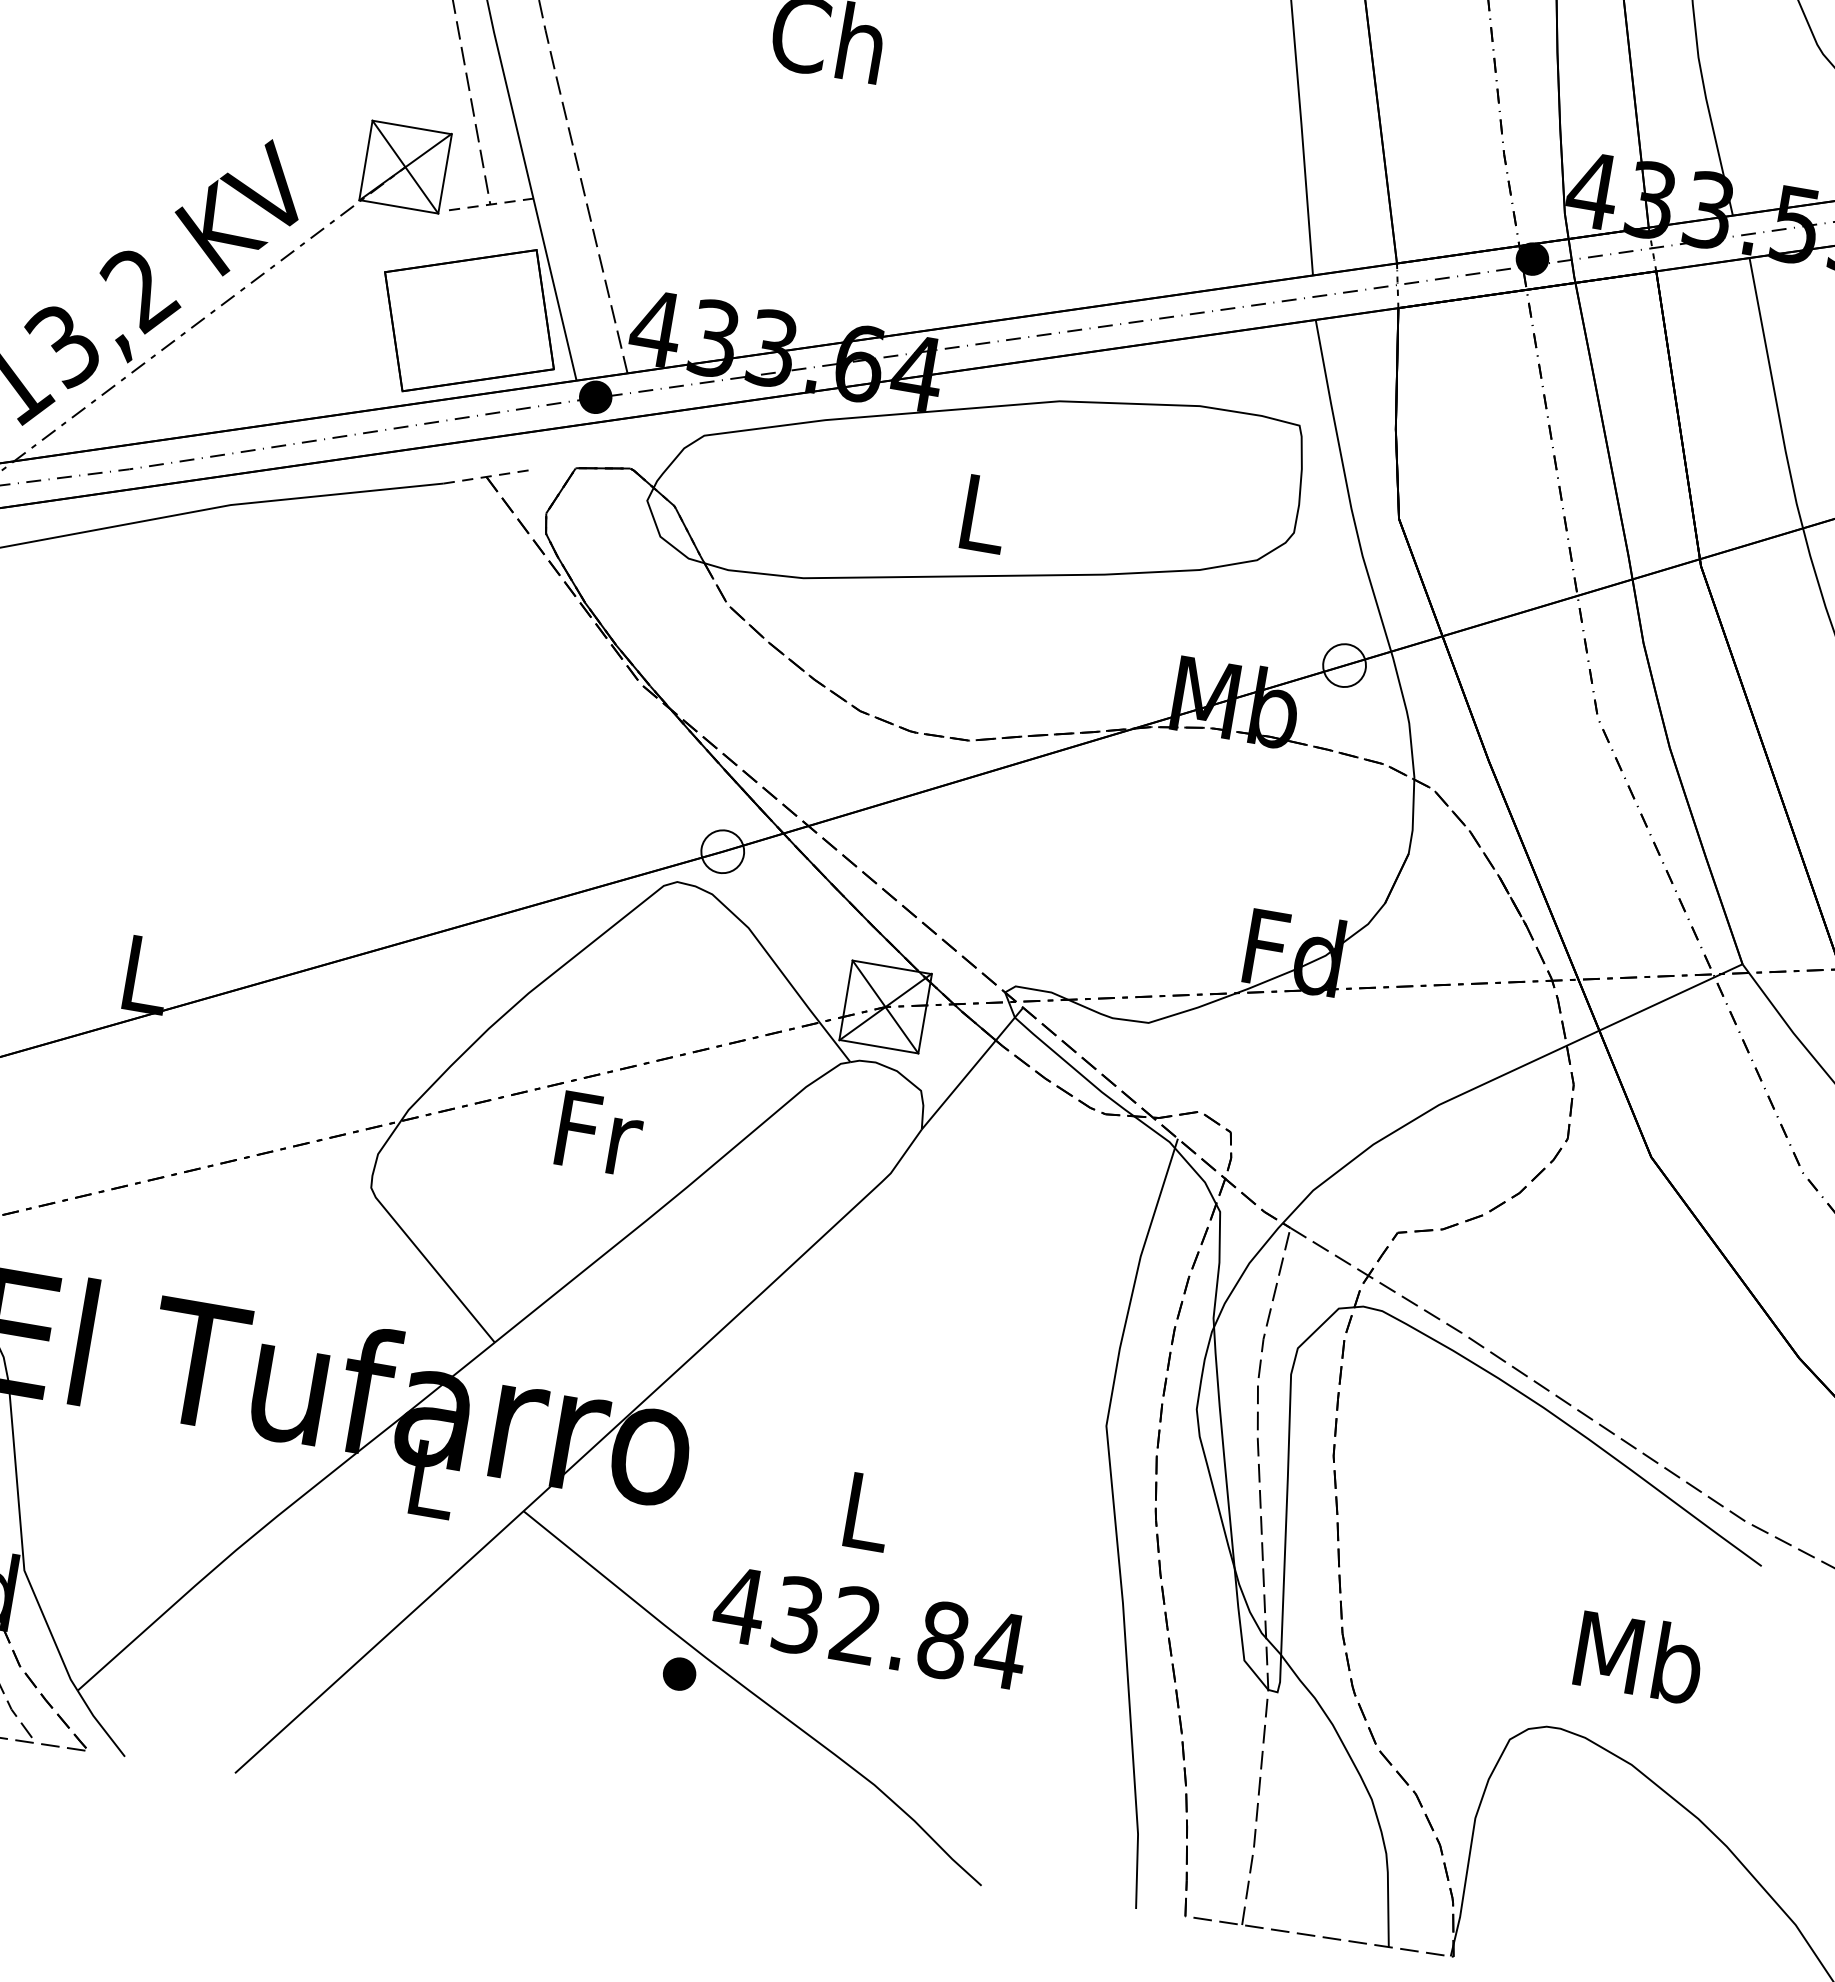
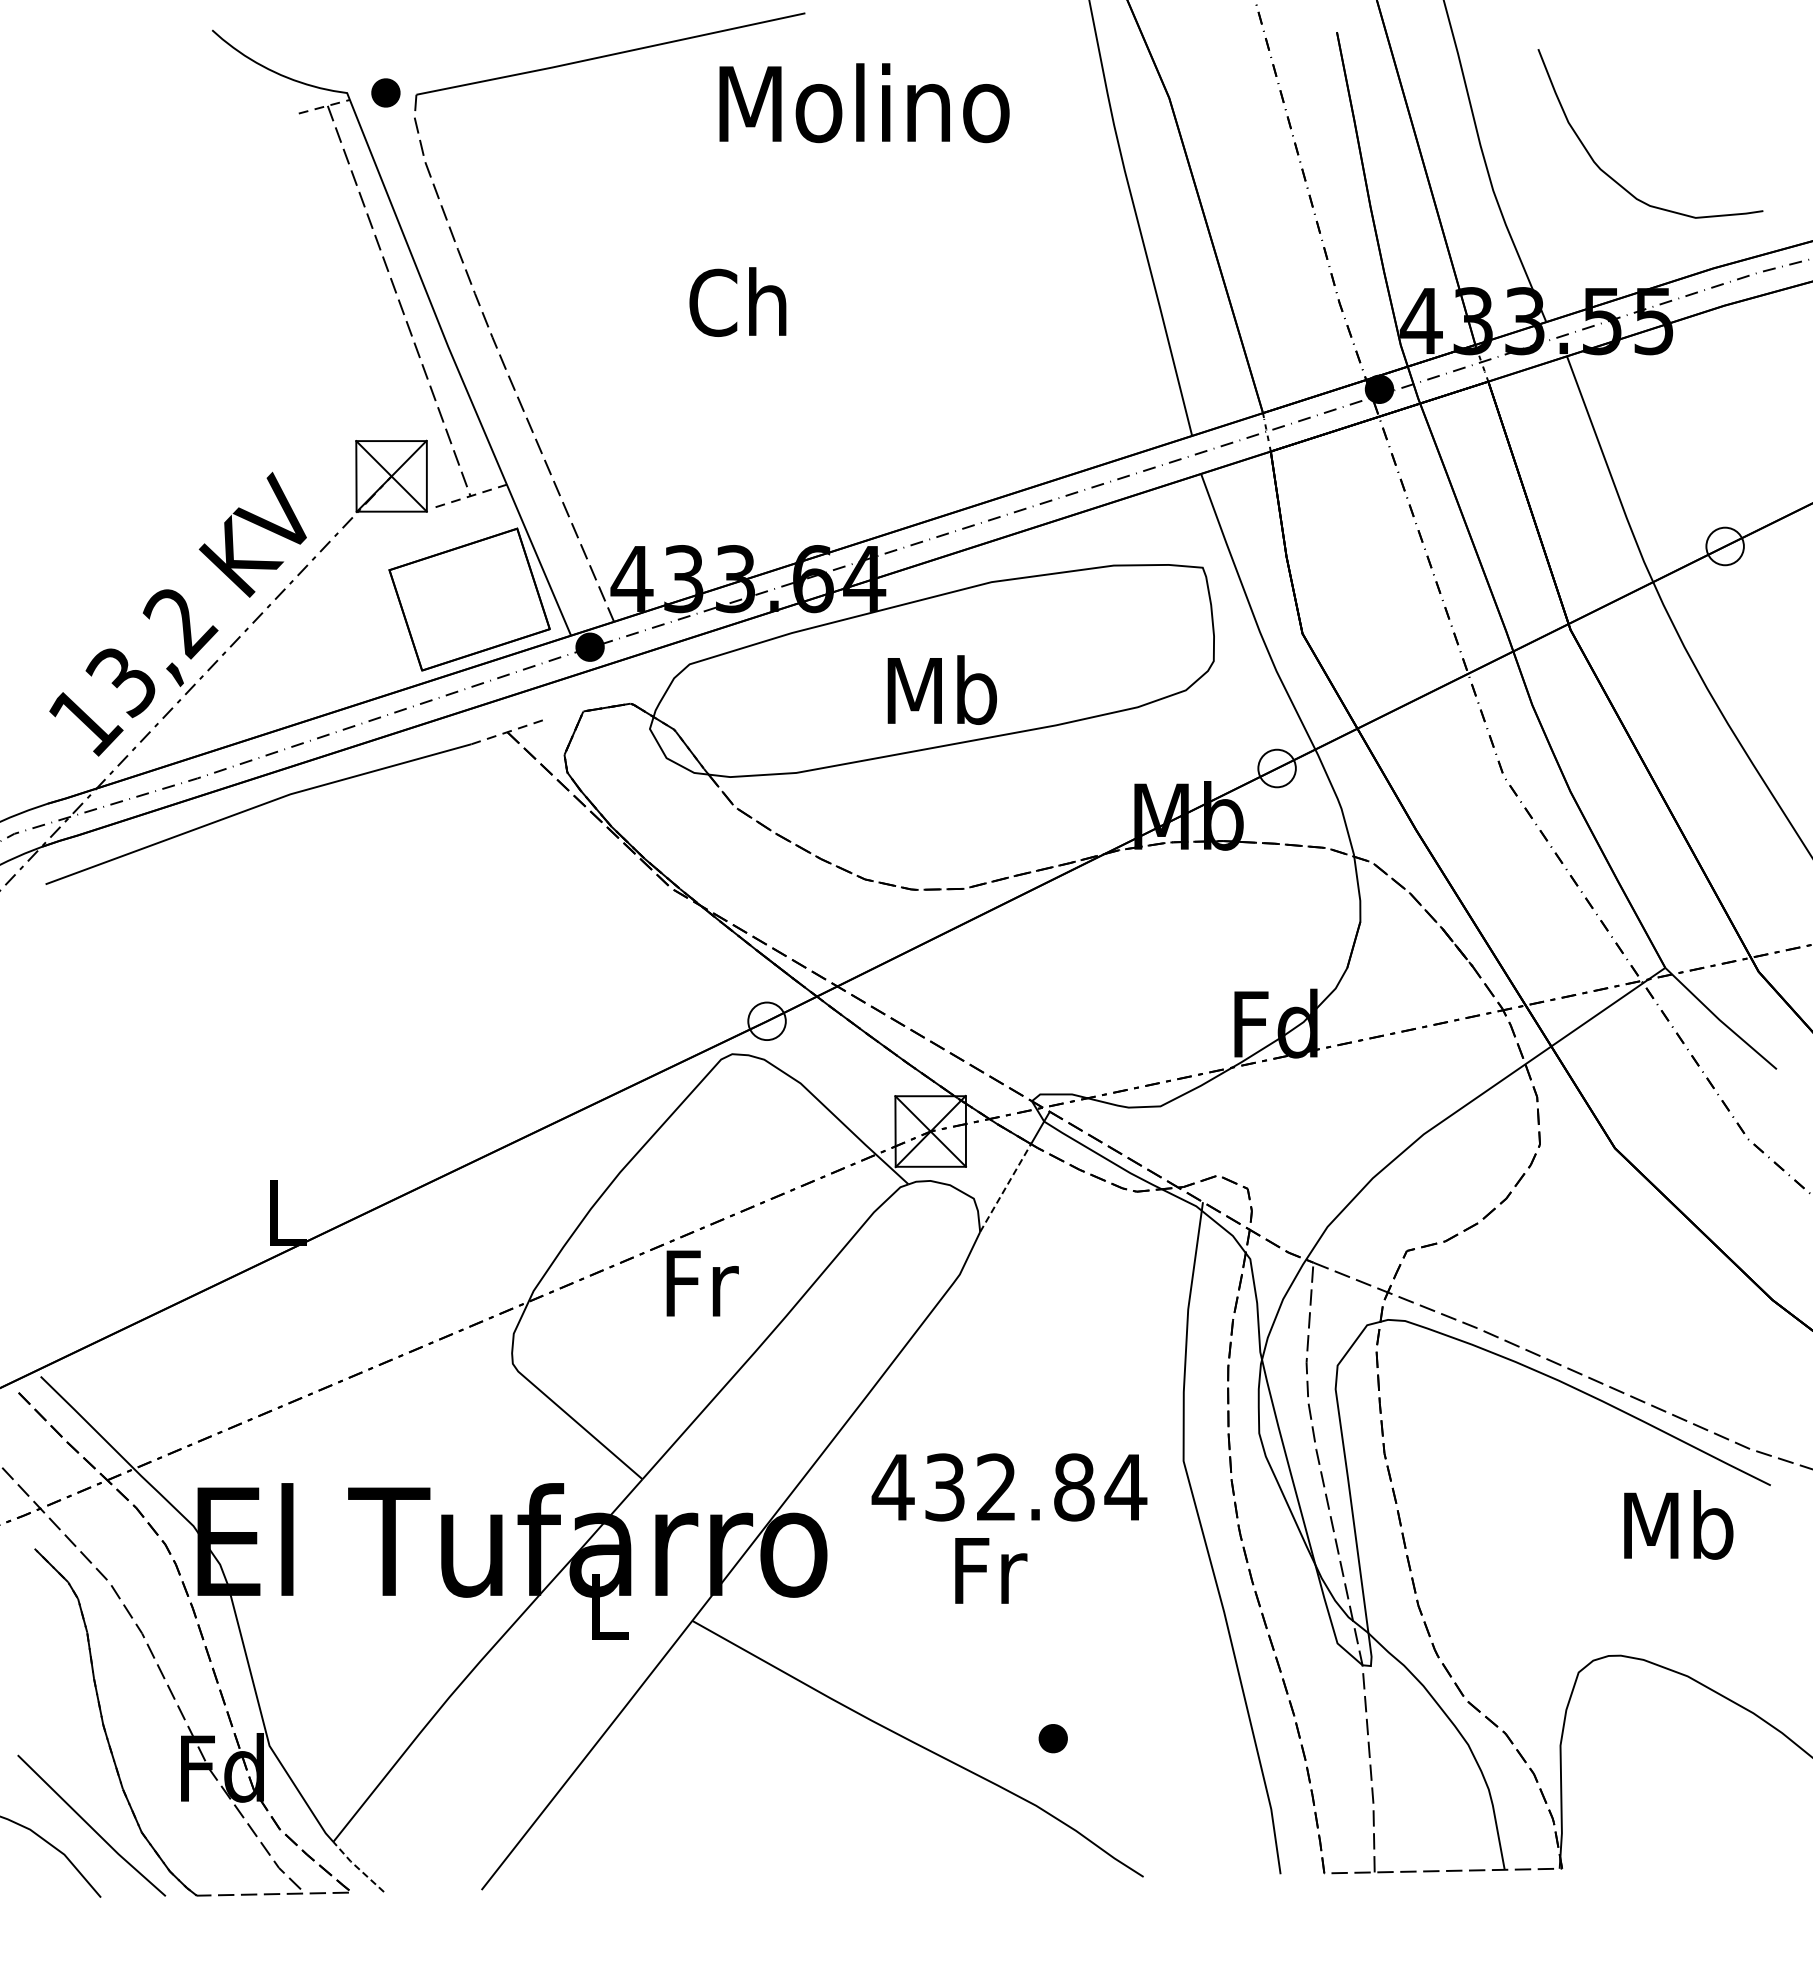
text: (983, 512) -> (942, 689), L -> Mb
line: (958, 1085) -> (1005, 1188), solid -> dashed
text: (869, 1512) -> (991, 1570), L -> Fr
text: (870, 1627) -> (1009, 1487), moved
text: (1639, 1656) -> (1678, 1524), moved
part: (678, 1673) -> (1052, 1738), moved
line: (99, 1724) -> (357, 1867), solid -> dashed

